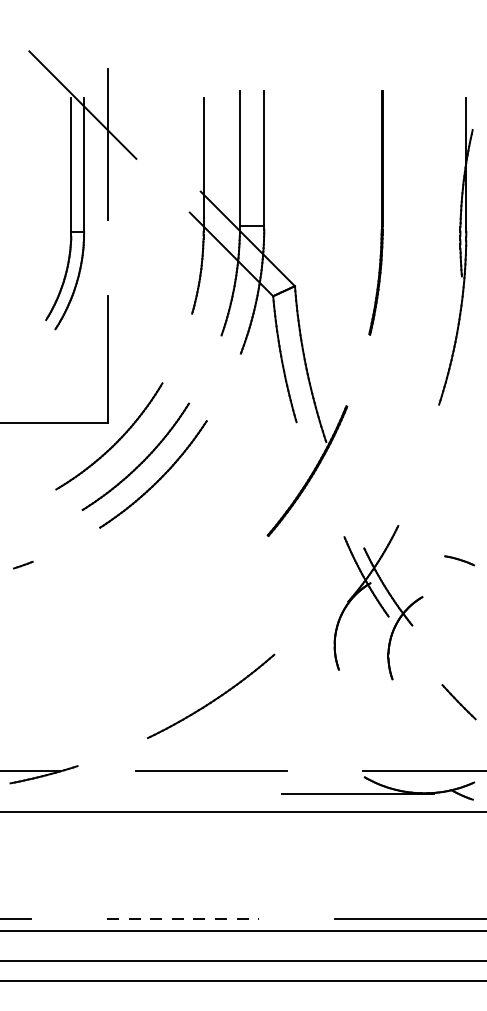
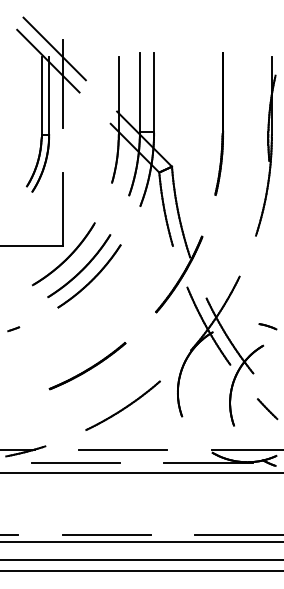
line: (93, 83) -> (54, 48), added
part: (378, 601) -> (220, 350), size x1.67
part: (149, 629) -> (87, 366), added
line: (129, 793) -> (75, 462), added
line: (184, 919) -> (107, 535), dashed -> solid

